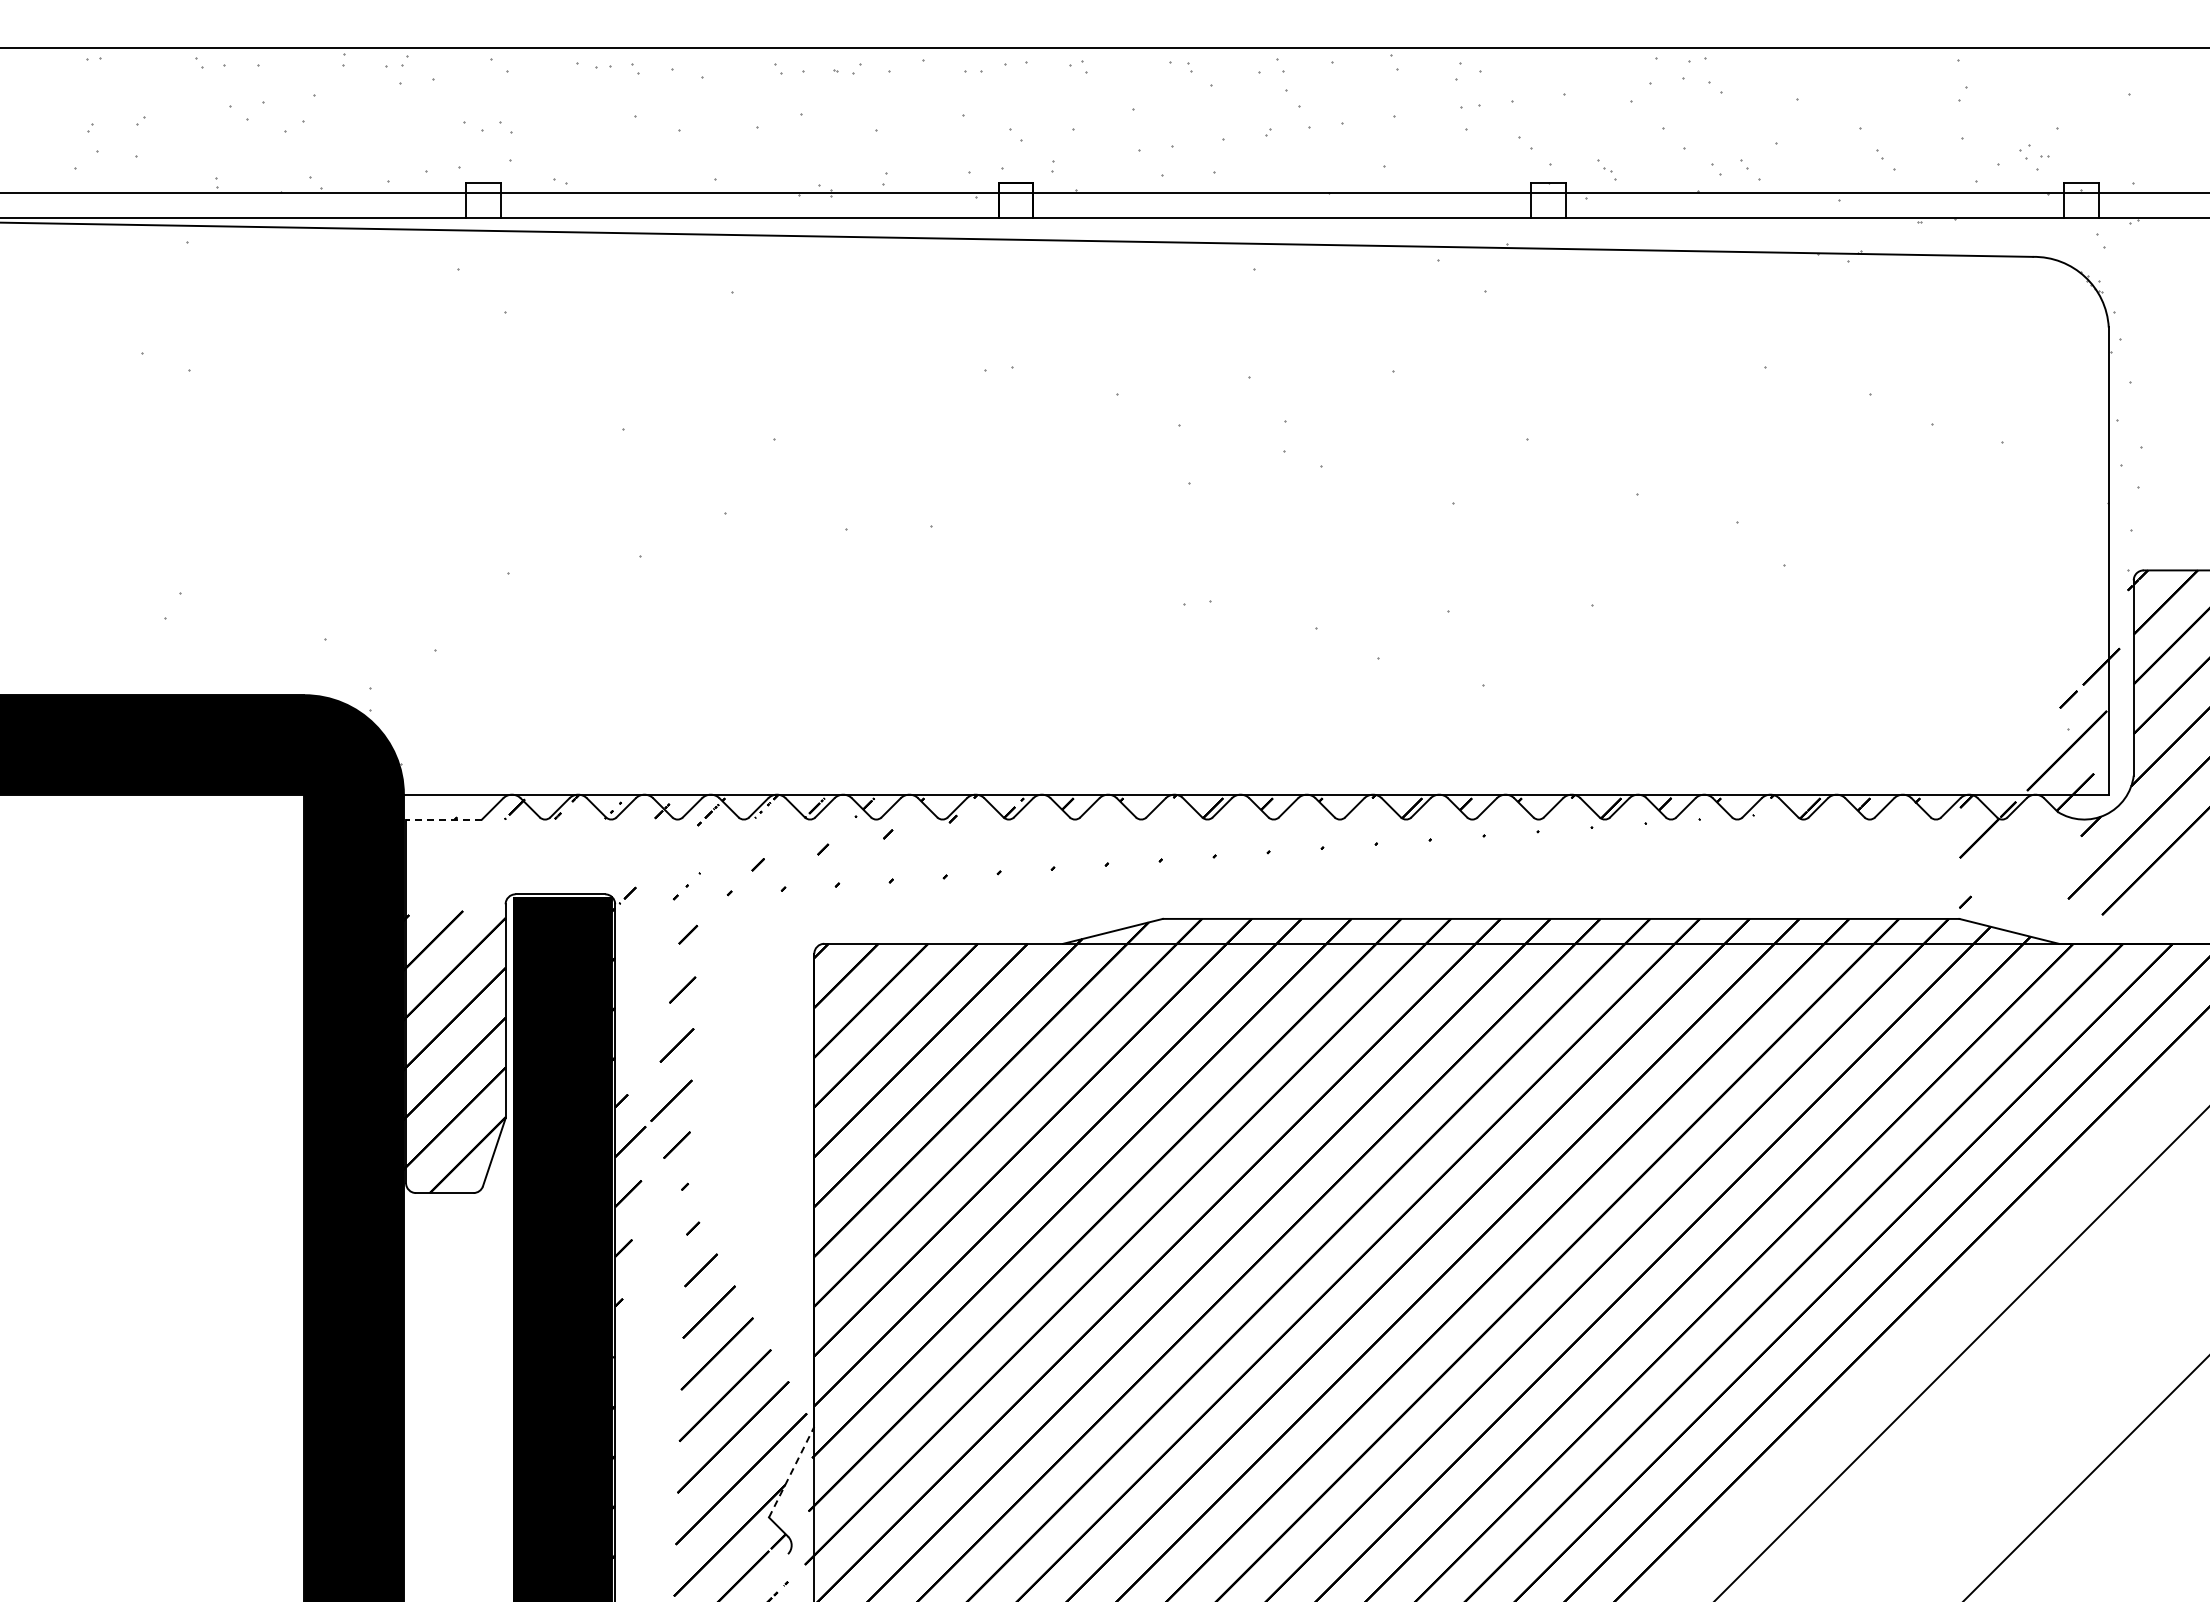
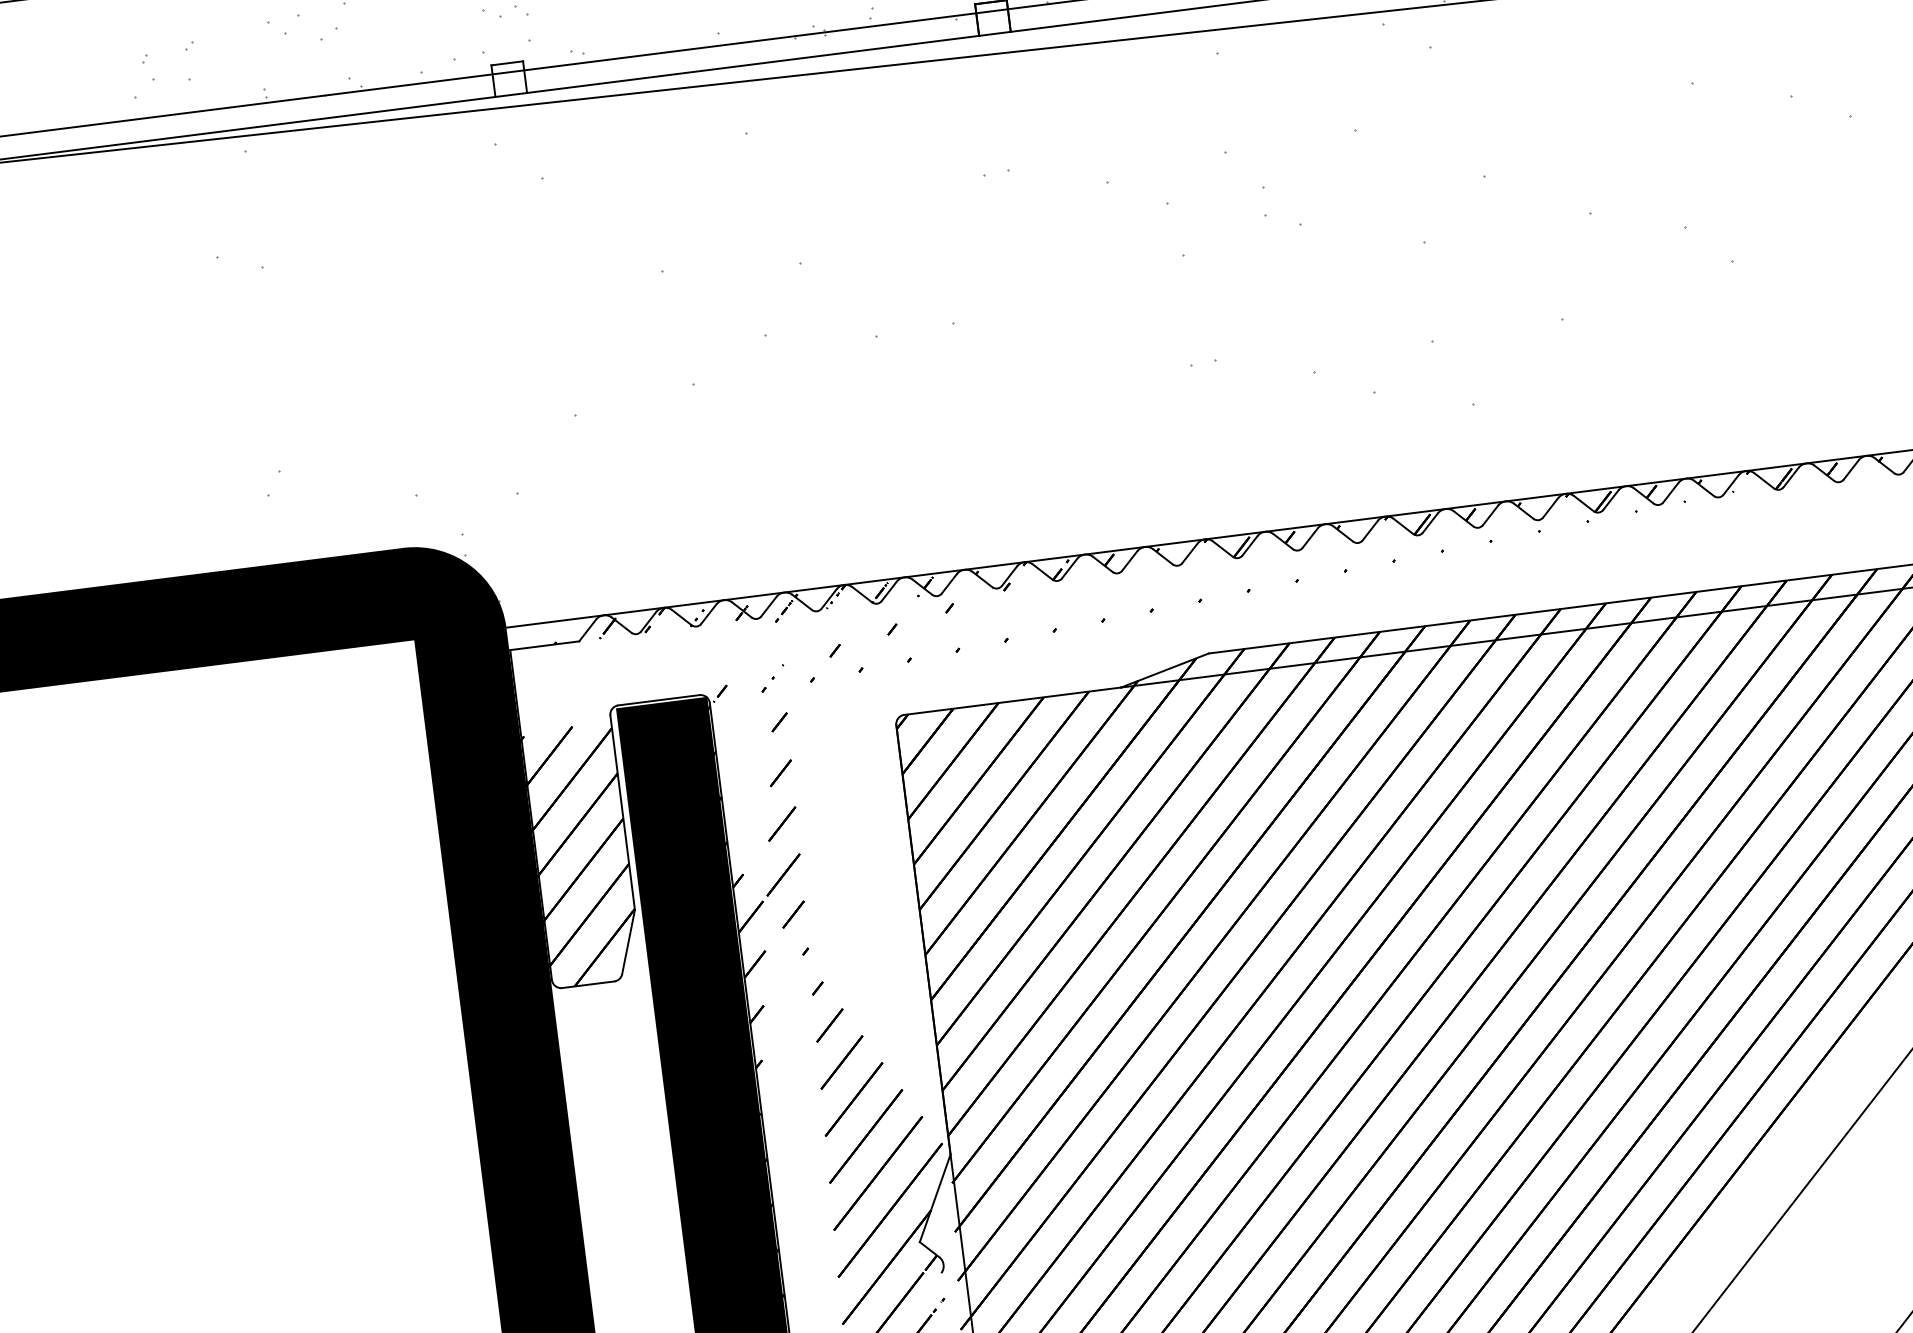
line: (444, 819) -> (545, 645), dashed -> solid
line: (791, 1472) -> (935, 1198), dashed -> solid

